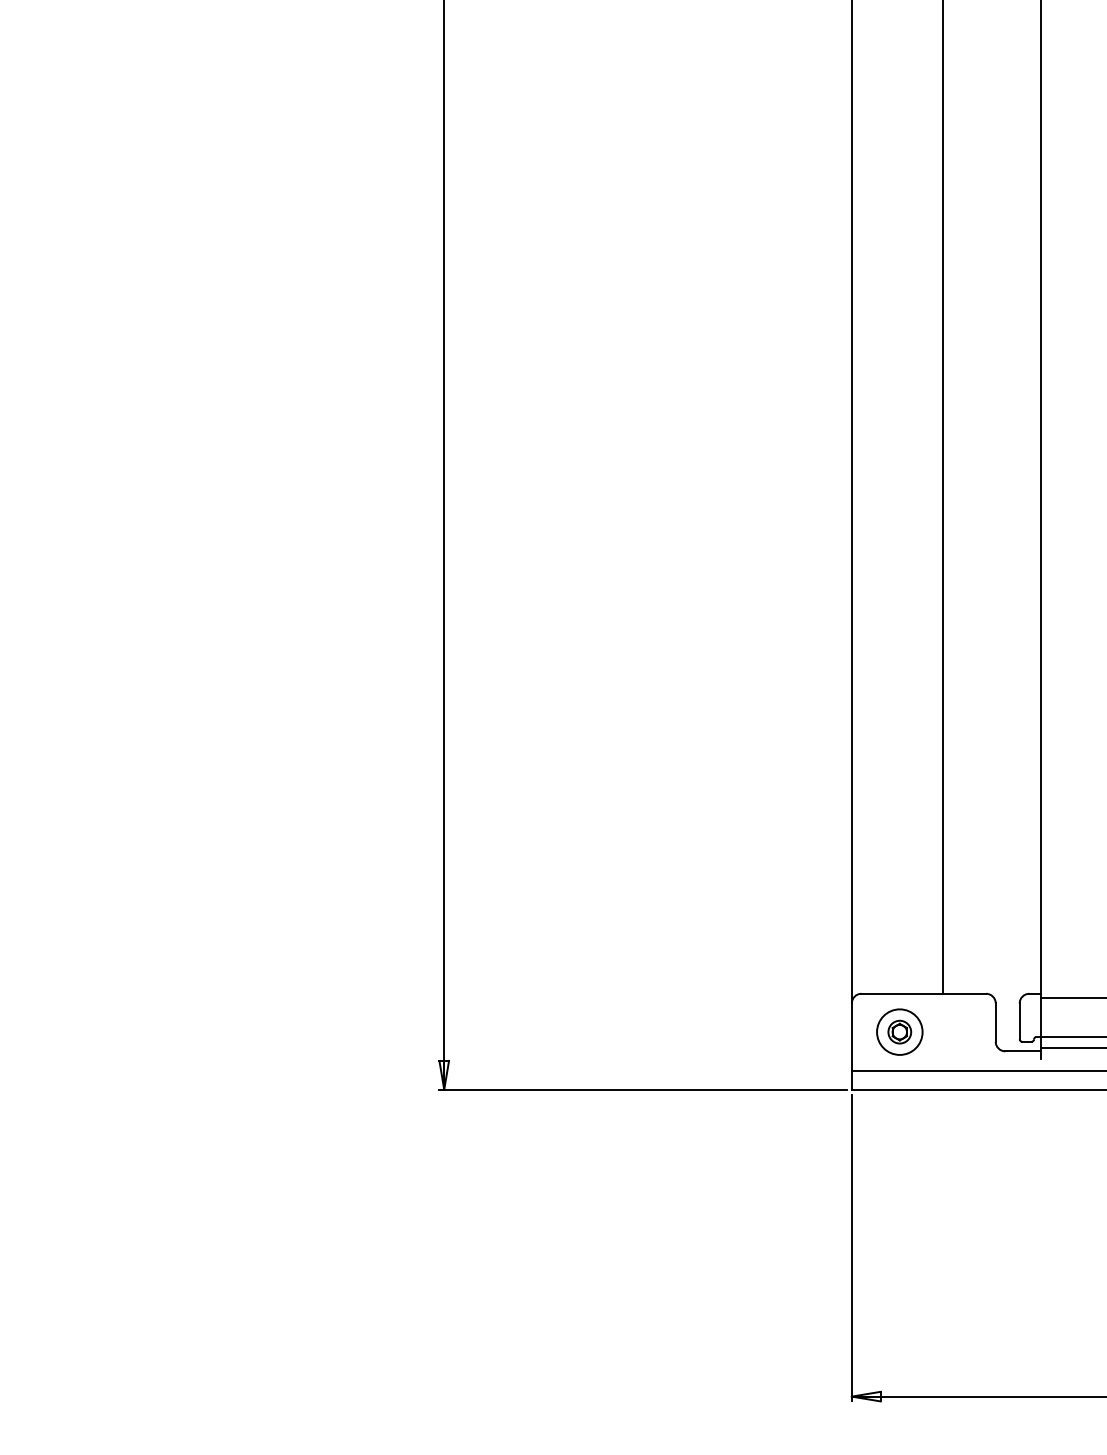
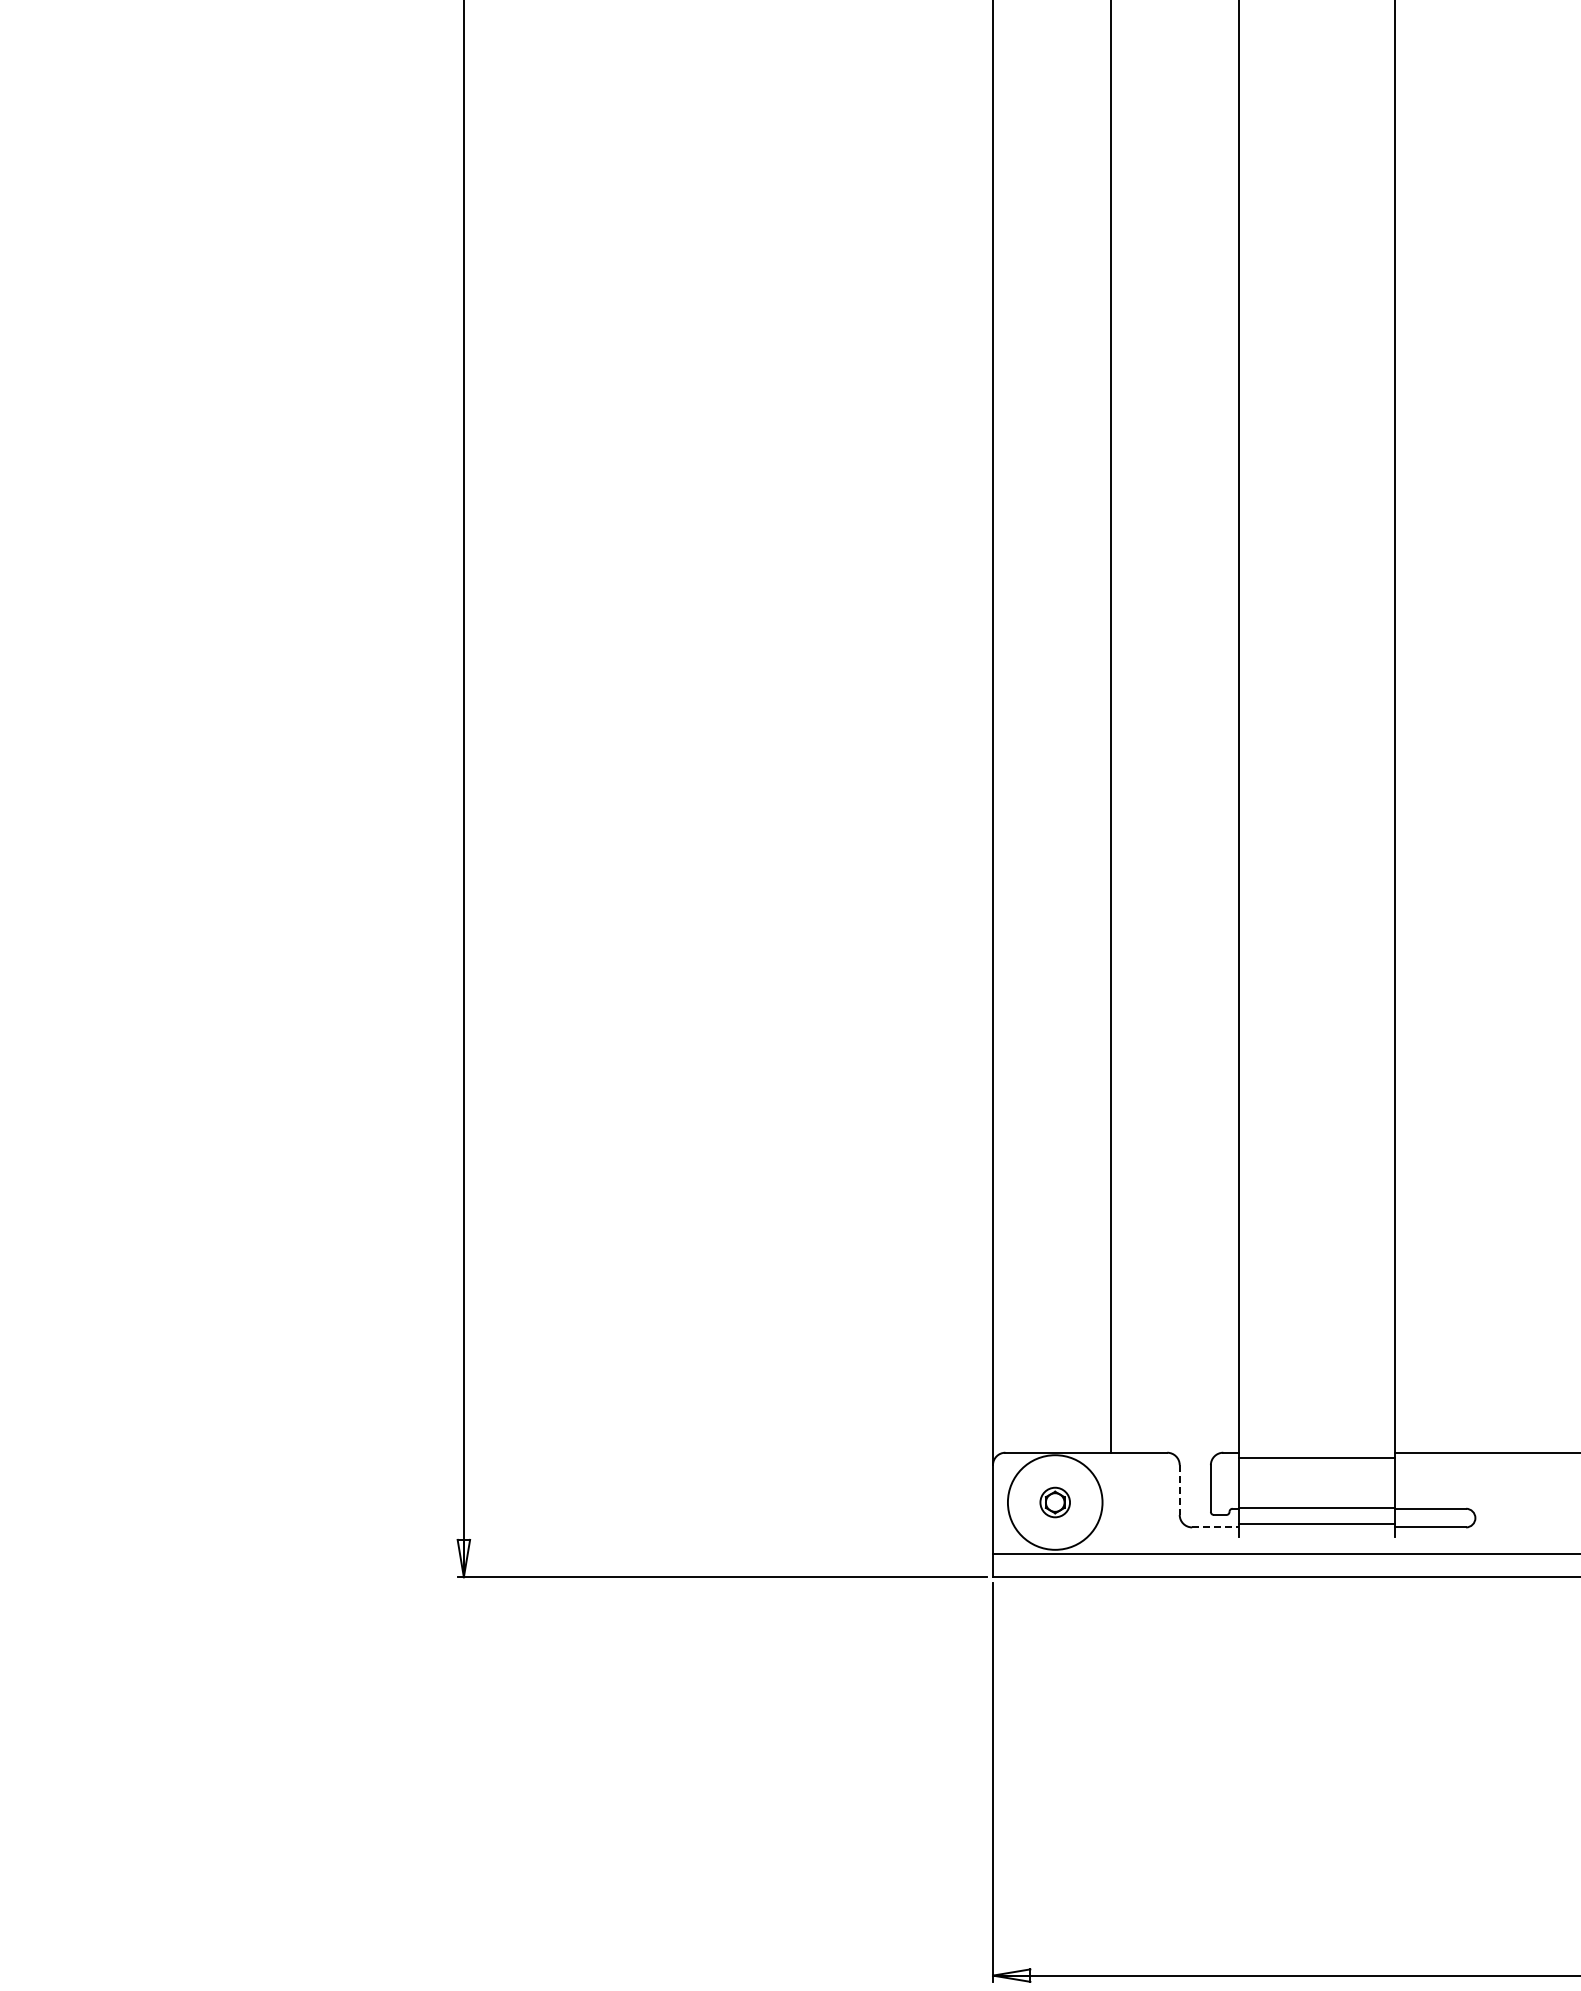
line: (995, 1022) -> (1179, 1490), solid -> dashed
circle: (899, 1032) -> (1054, 1502), size x1.6
line: (1024, 1051) -> (1216, 1527), solid -> dashed

